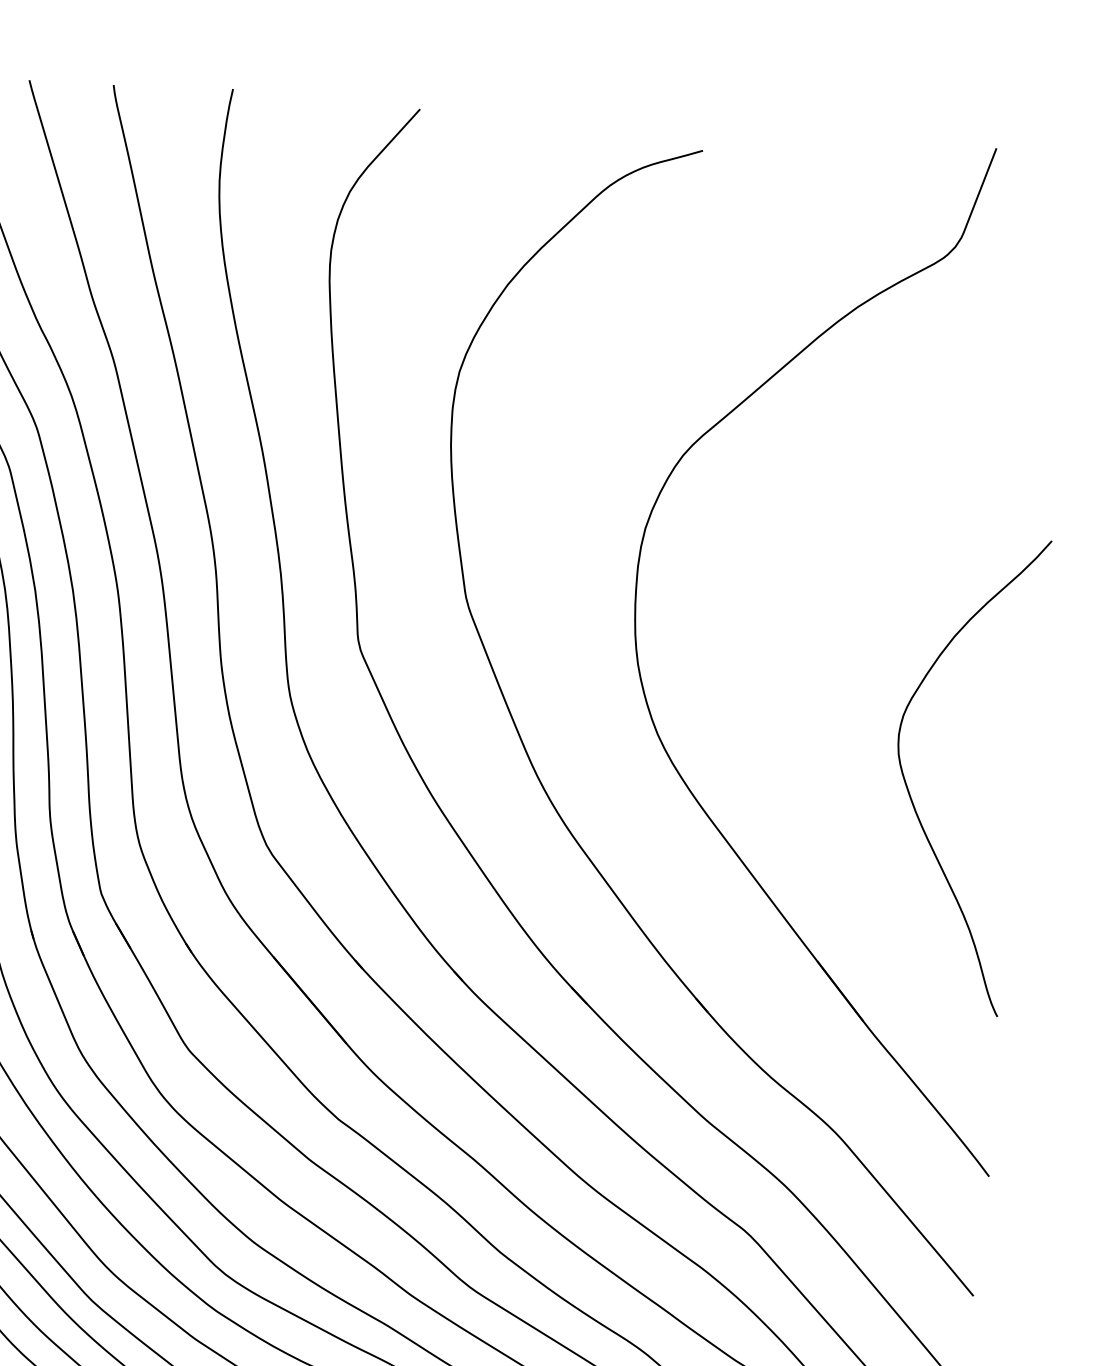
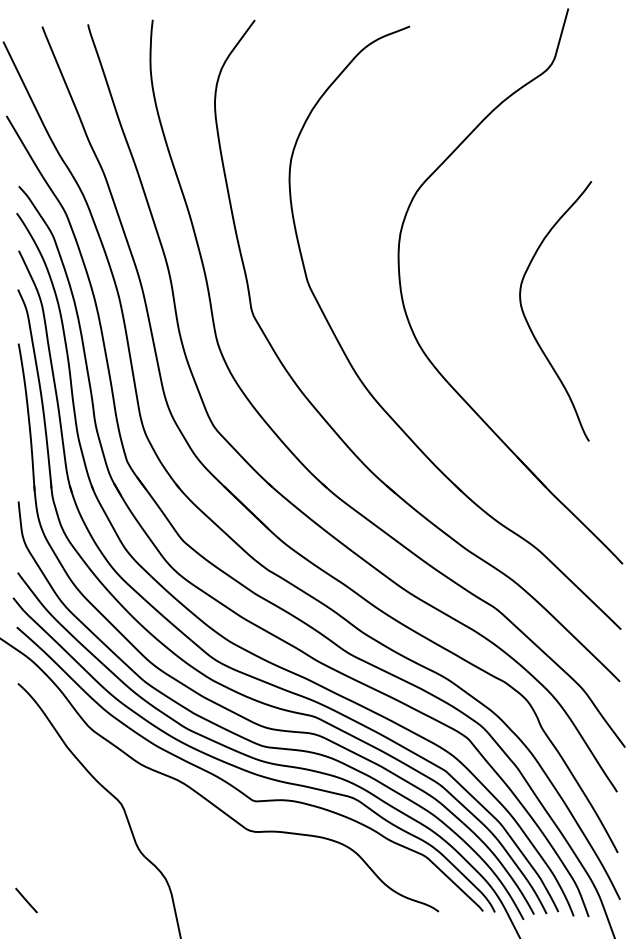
curve: (910, 791) -> (529, 324), moved

